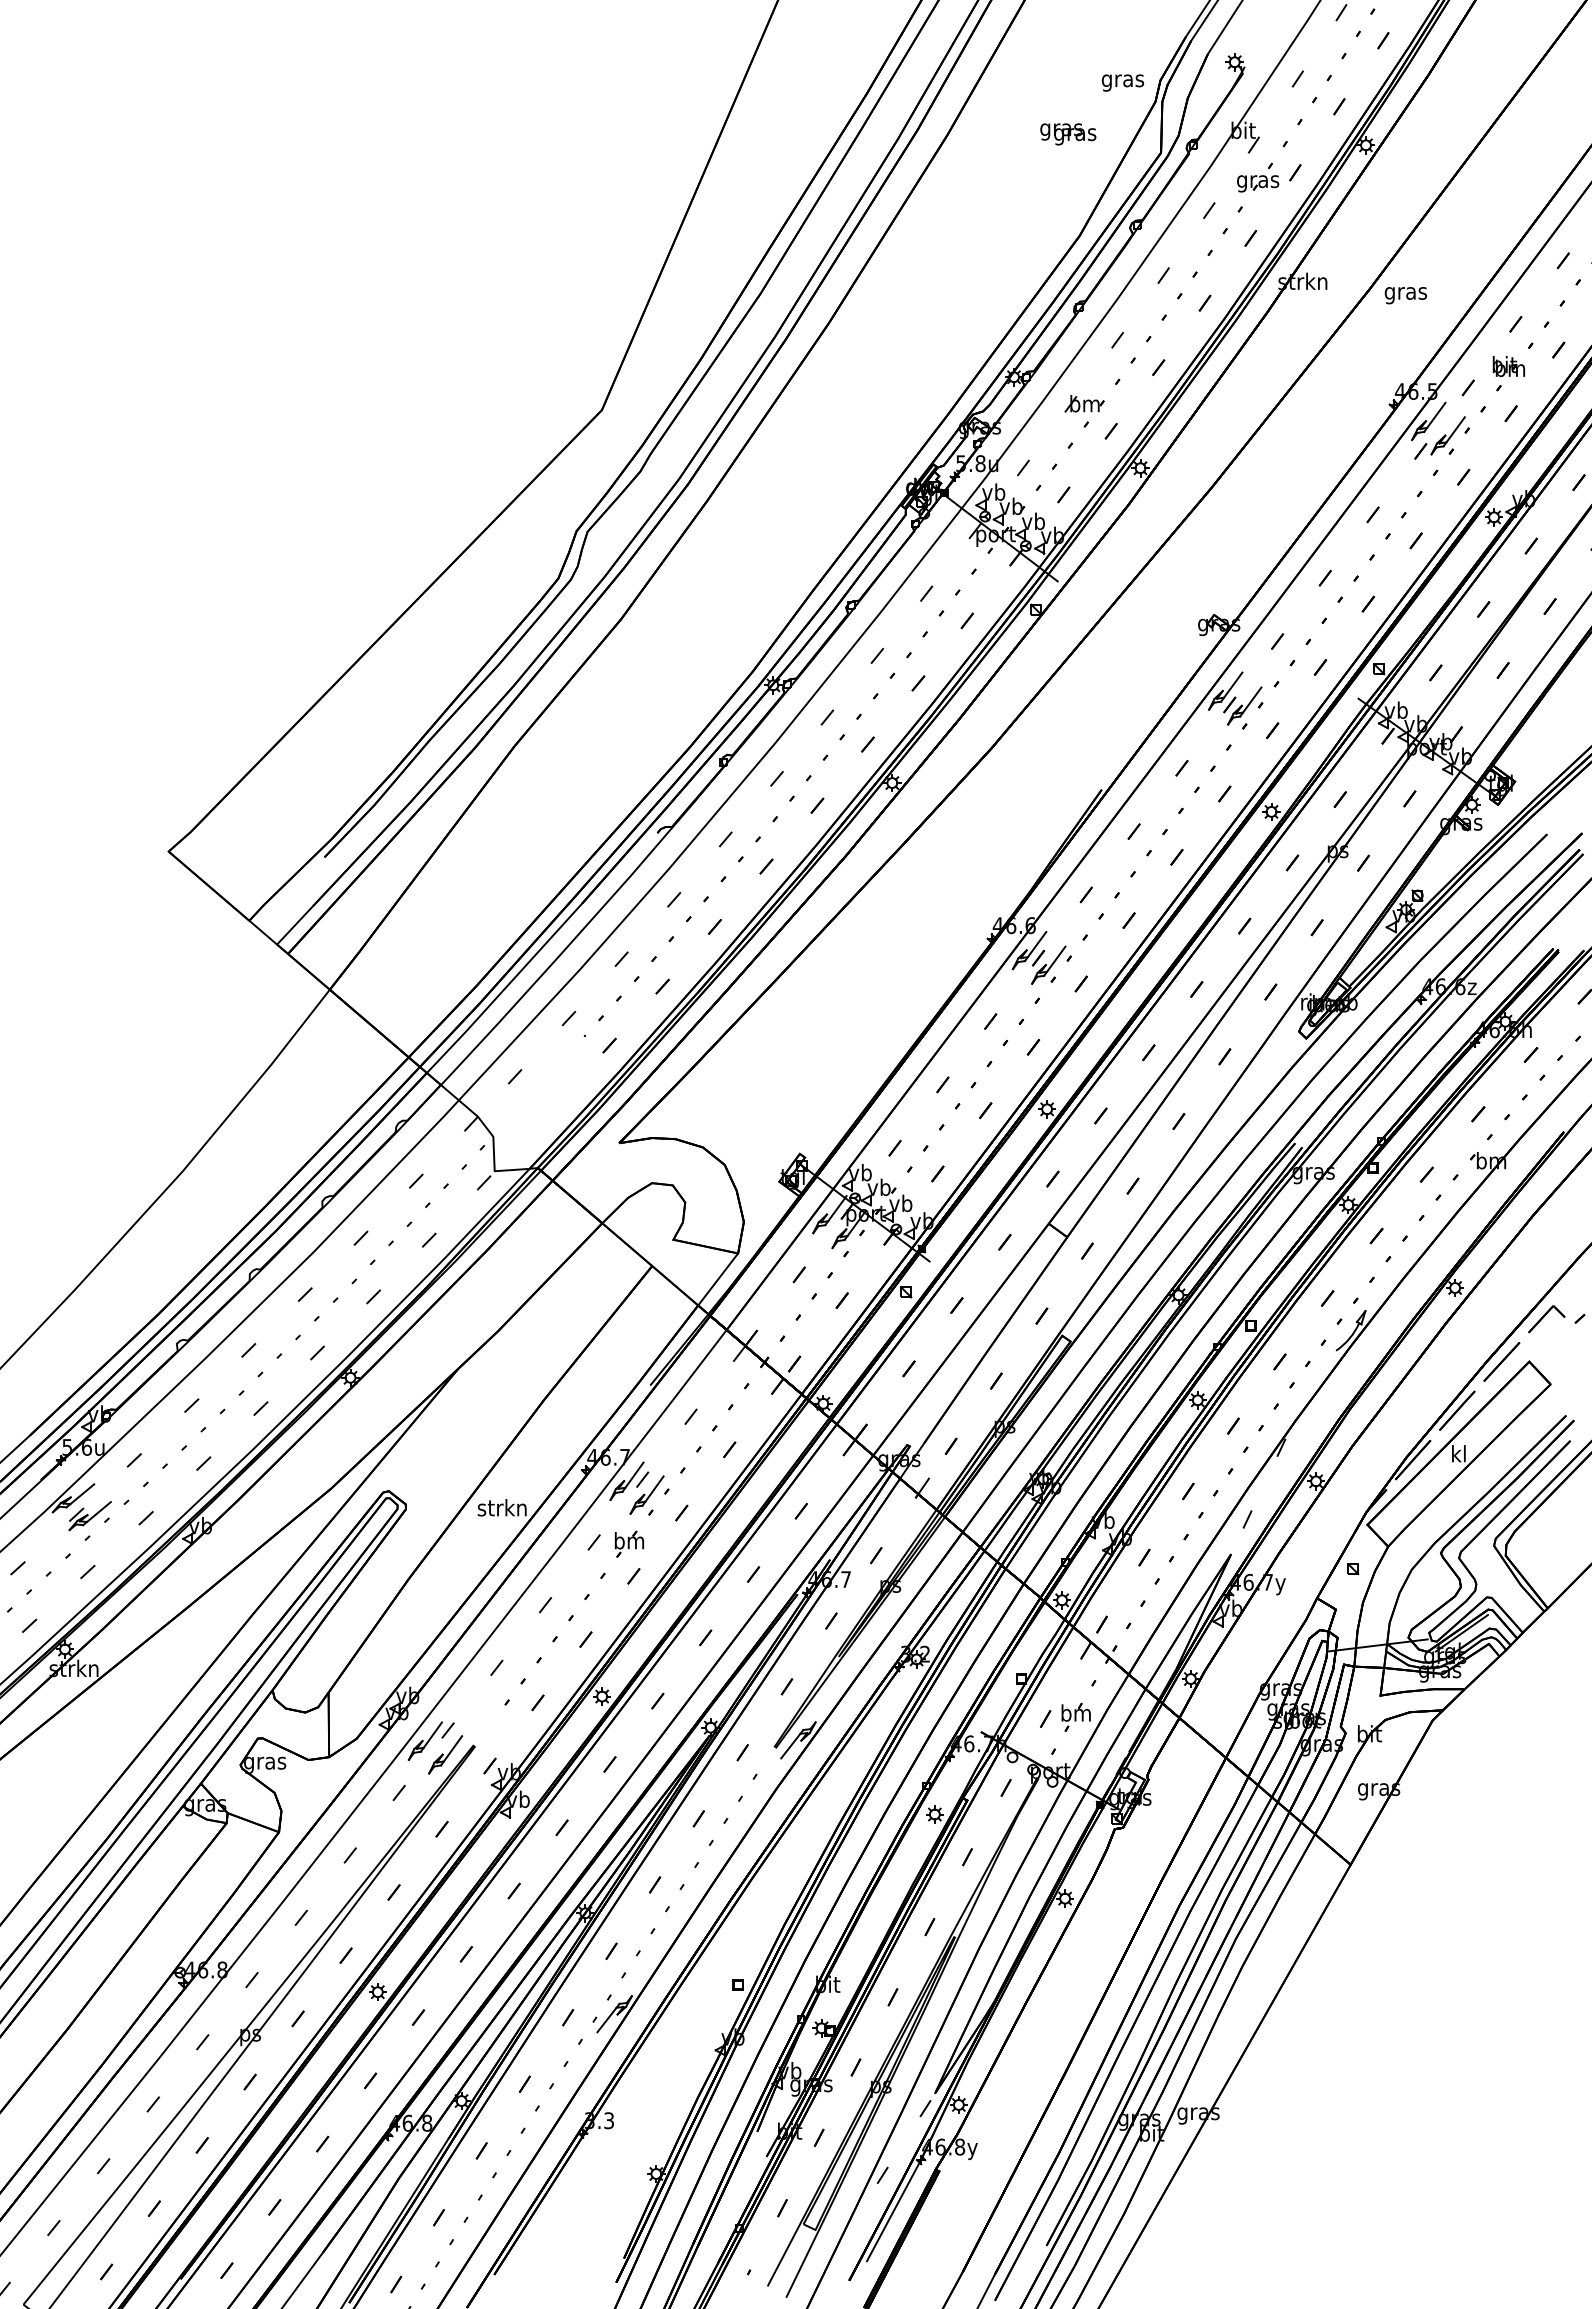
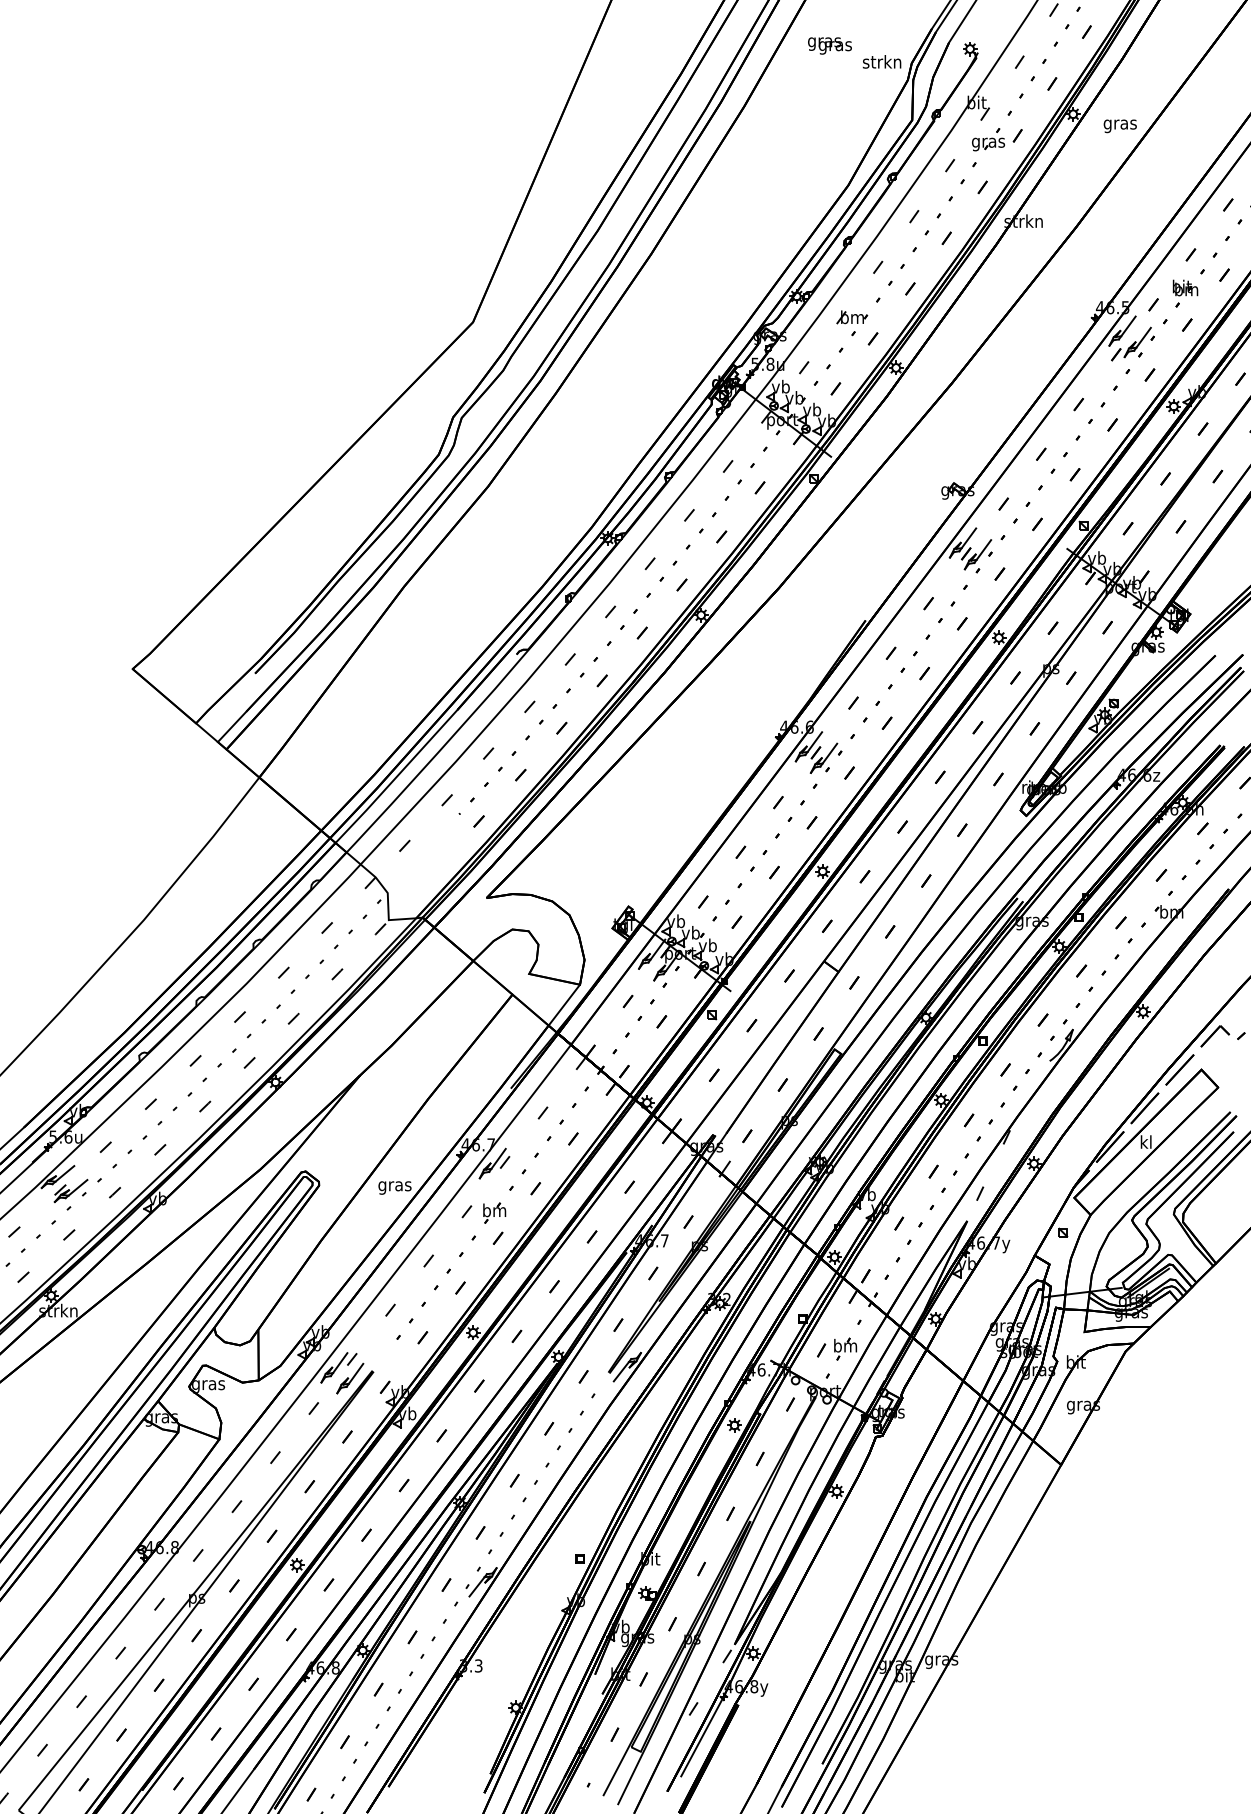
text: (1122, 80) -> (881, 63), gras -> strkn
text: (1068, 134) -> (830, 46), moved
text: (1405, 295) -> (1119, 126), moved
part: (646, 1494) -> (508, 1174), removed
text: (501, 1509) -> (394, 1185), strkn -> gras

